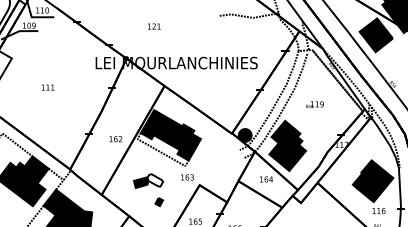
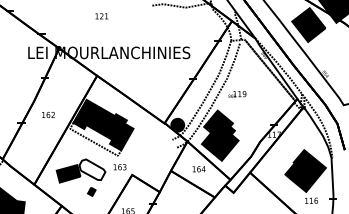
text: (154, 26) -> (102, 16), moved
text: (314, 104) -> (237, 94), moved
text: (115, 139) -> (48, 115), moved
part: (148, 180) -> (81, 170), size x1.67

